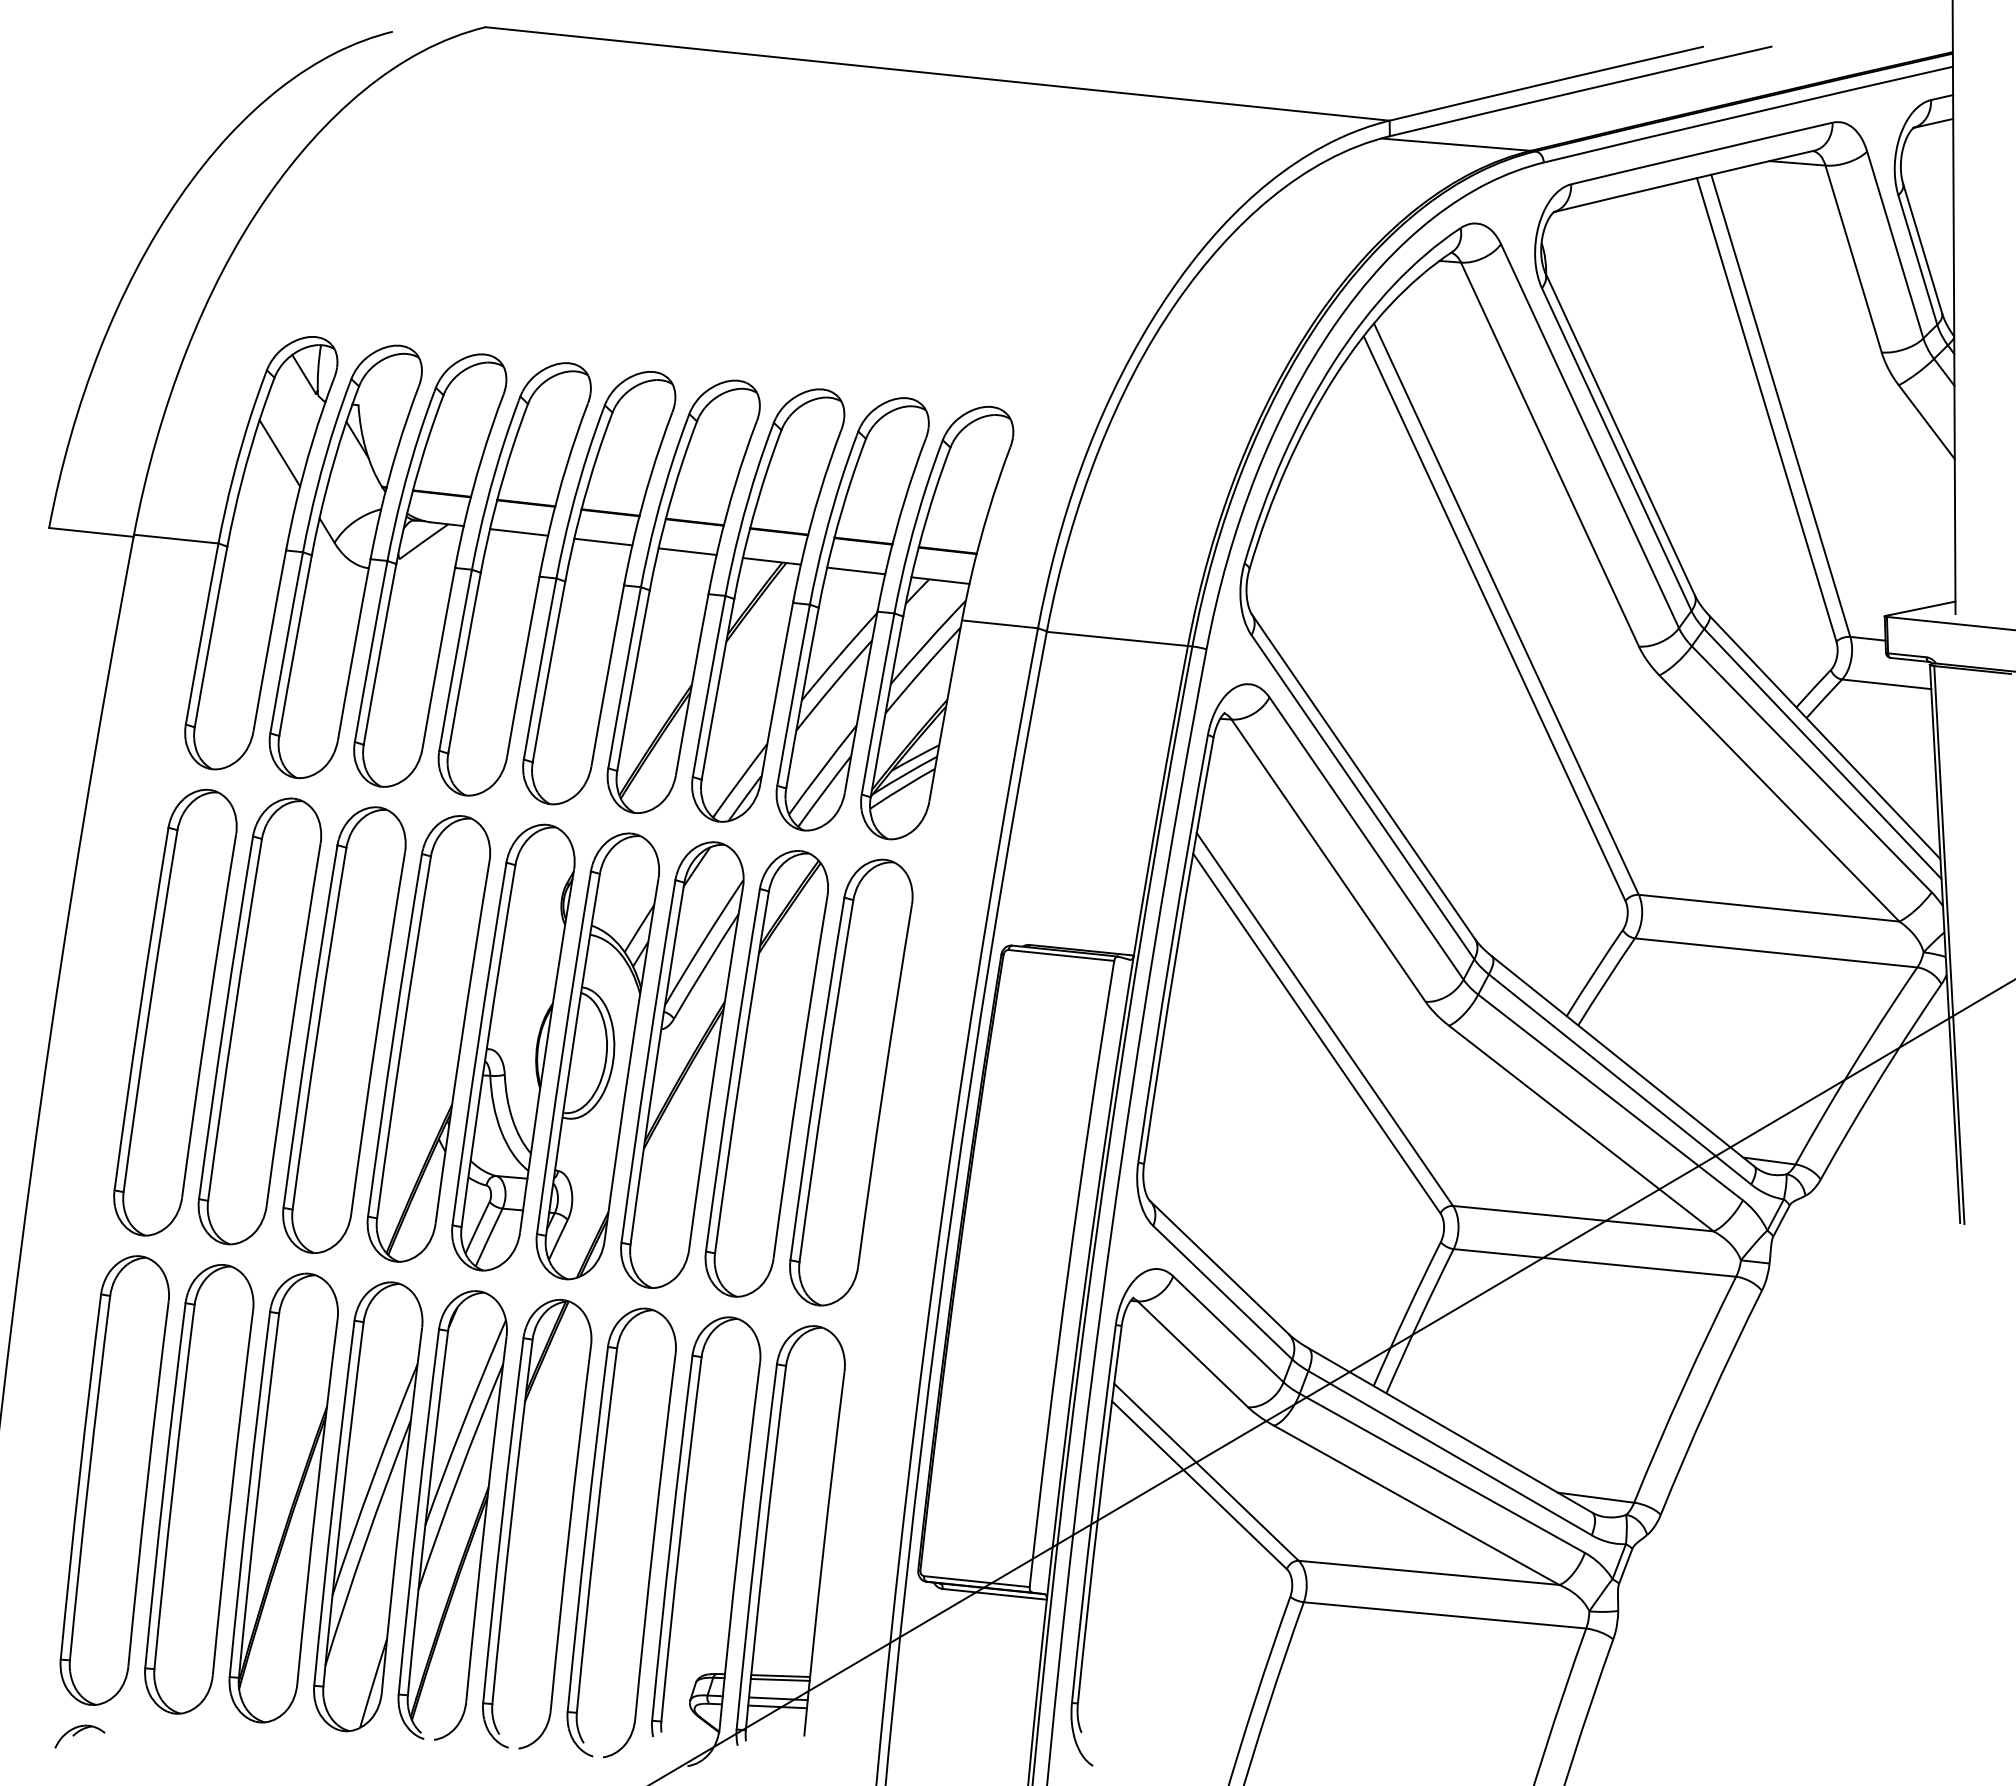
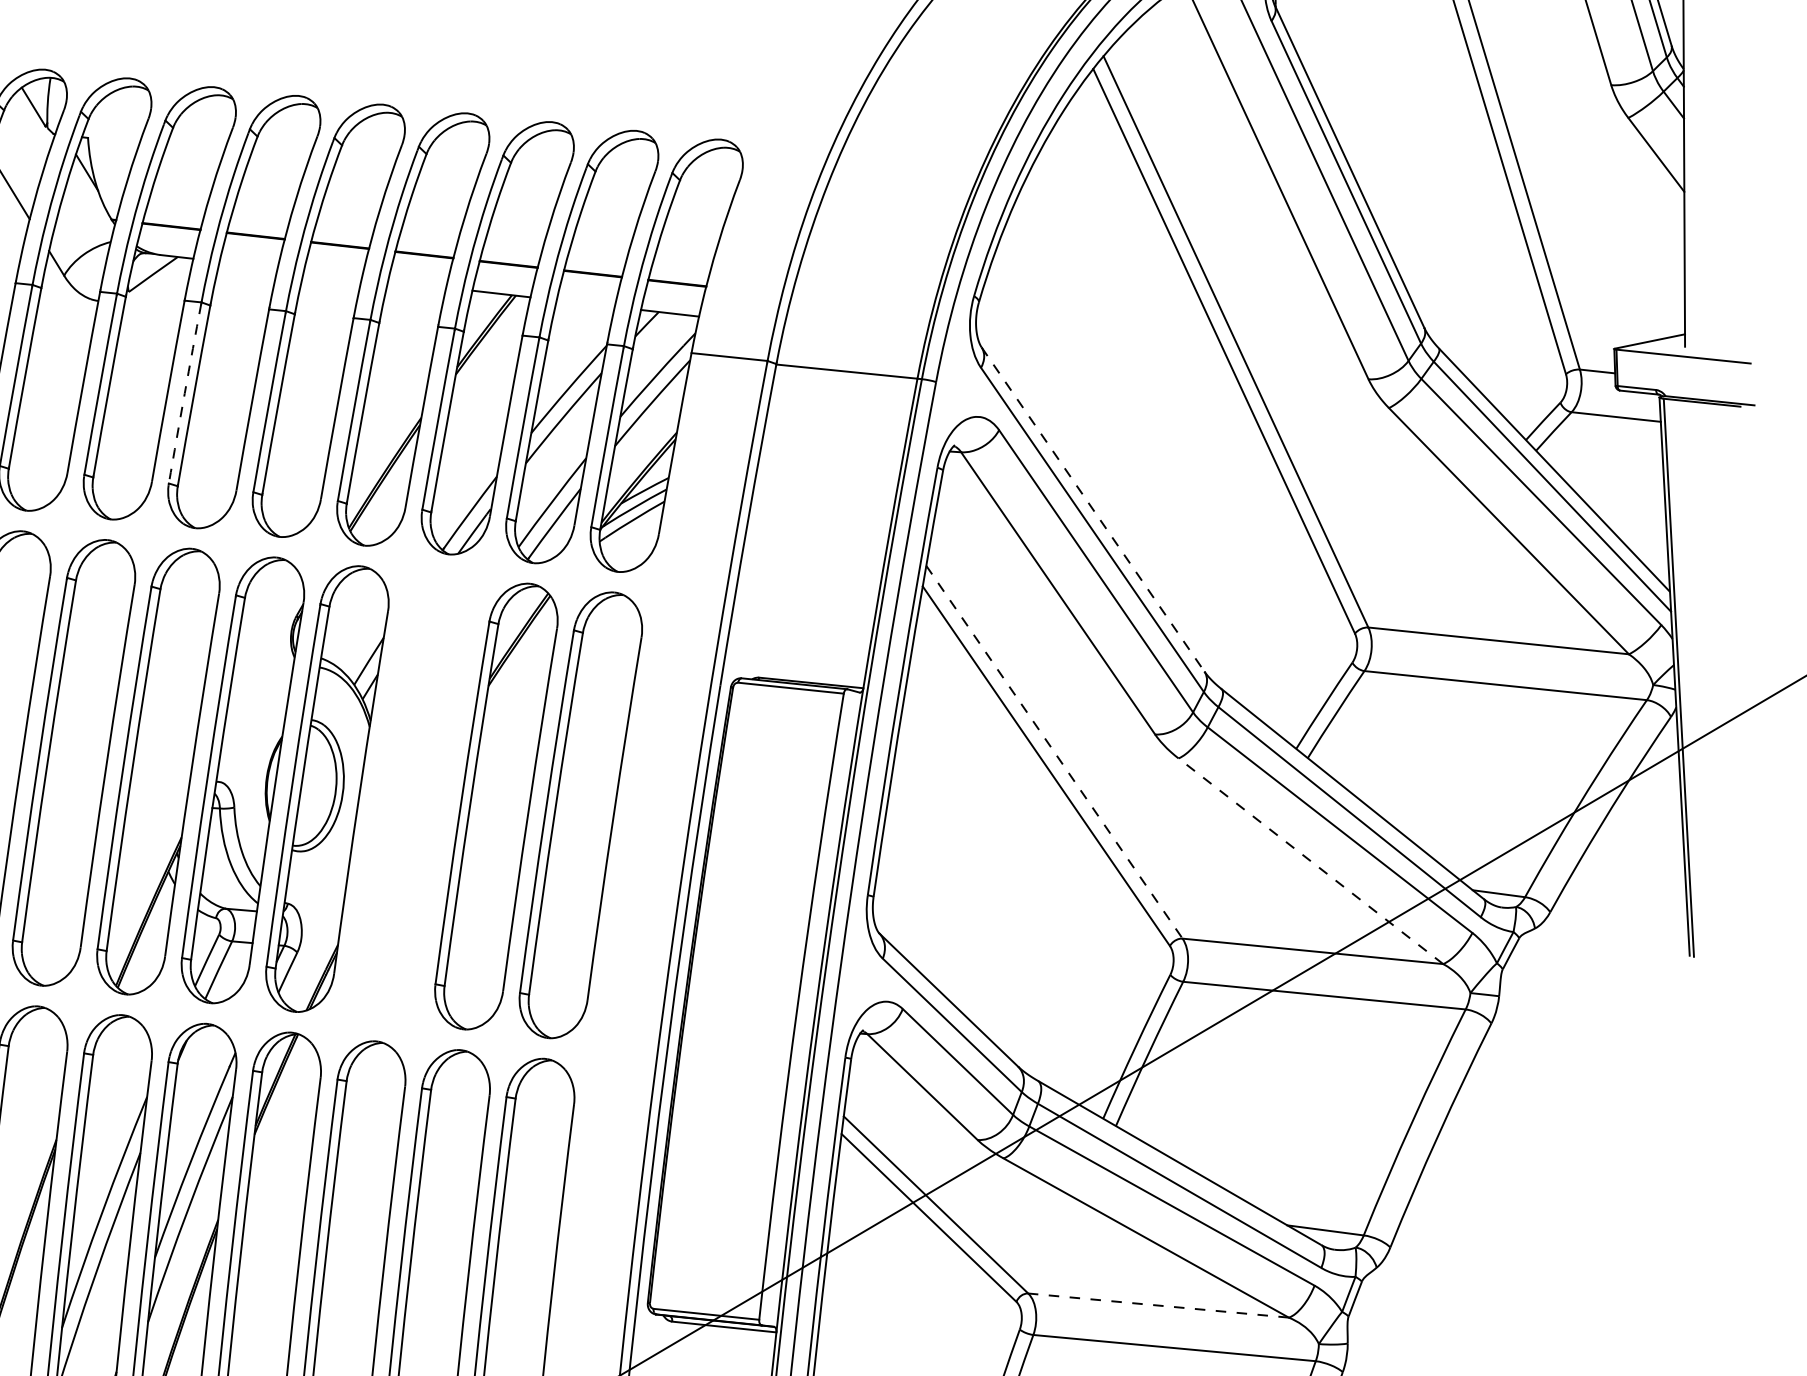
line: (519, 532) -> (249, 265), removed
line: (603, 541) -> (333, 274), removed
line: (687, 551) -> (417, 284), removed
line: (856, 570) -> (586, 303), removed
arc: (455, 660) -> (185, 393), solid -> dashed
line: (1363, 776) -> (1093, 509), solid -> dashed
line: (1325, 1019) -> (1055, 752), solid -> dashed
part: (682, 1064) -> (412, 797), removed
line: (1581, 1128) -> (1311, 861), solid -> dashed
line: (1429, 1572) -> (1159, 1305), solid -> dashed

